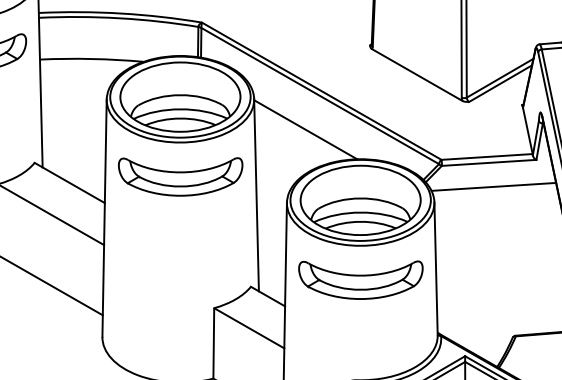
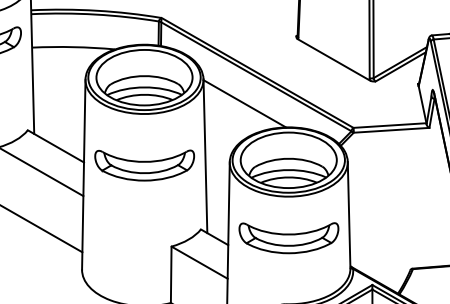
part: (180, 176) -> (144, 165), moved
line: (494, 186) -> (395, 149), removed
part: (360, 280) -> (288, 238), moved

